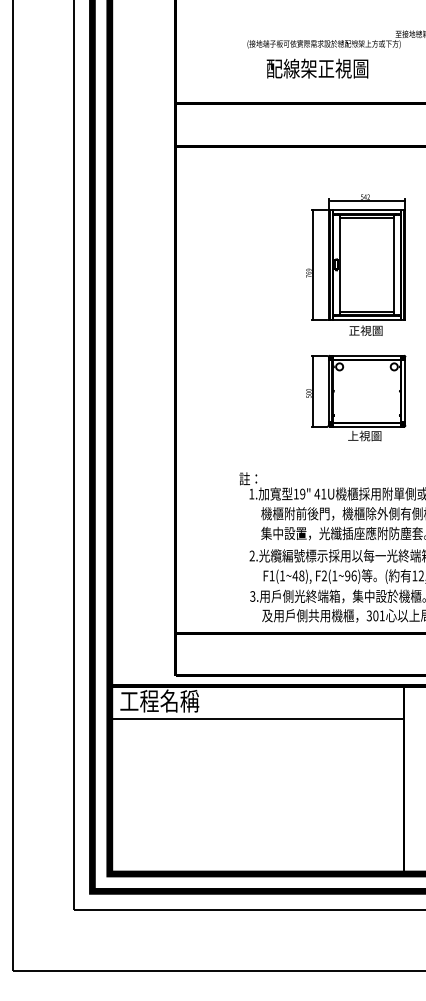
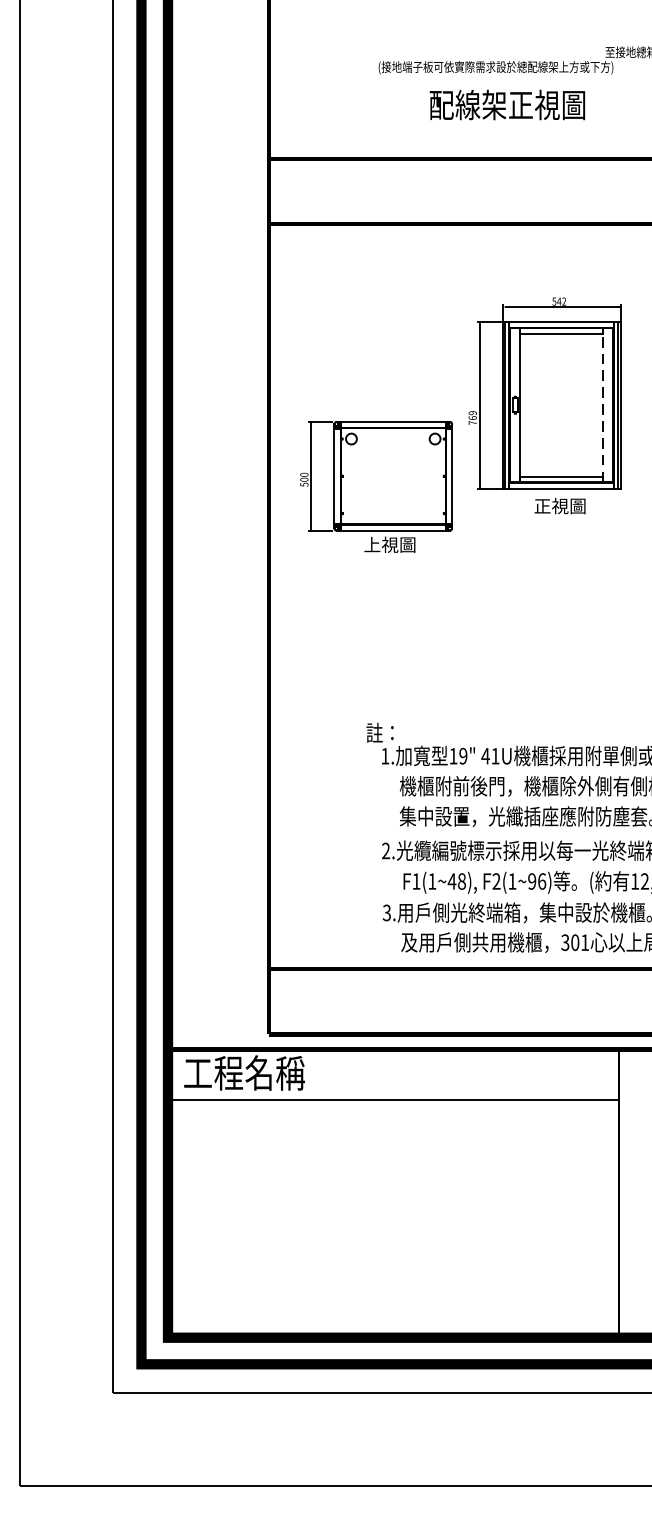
text: (317, 68) -> (507, 104), moved
line: (394, 264) -> (603, 404), solid -> dashed
part: (356, 398) -> (377, 487), moved

